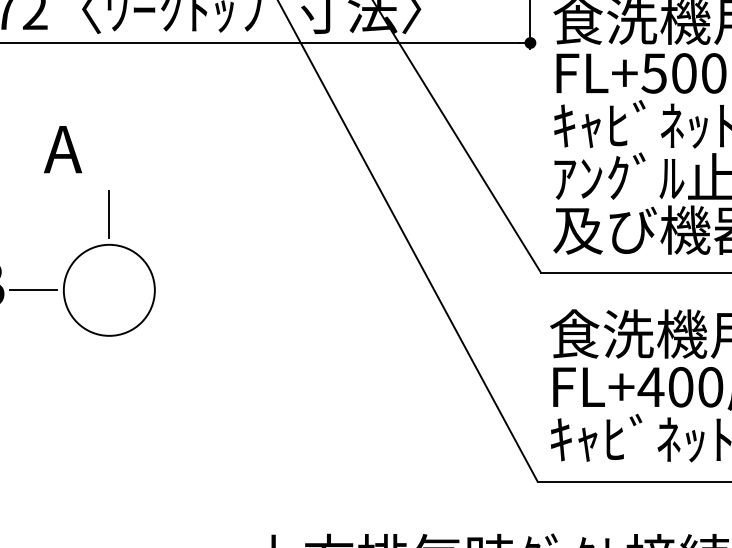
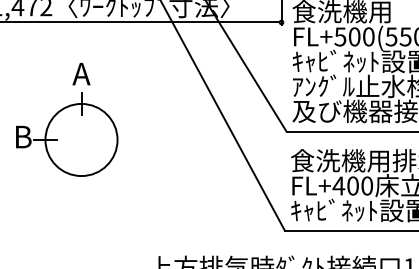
text: (63, 150) -> (81, 74), moved
circle: (109, 289) -> (81, 139), size x1.67

